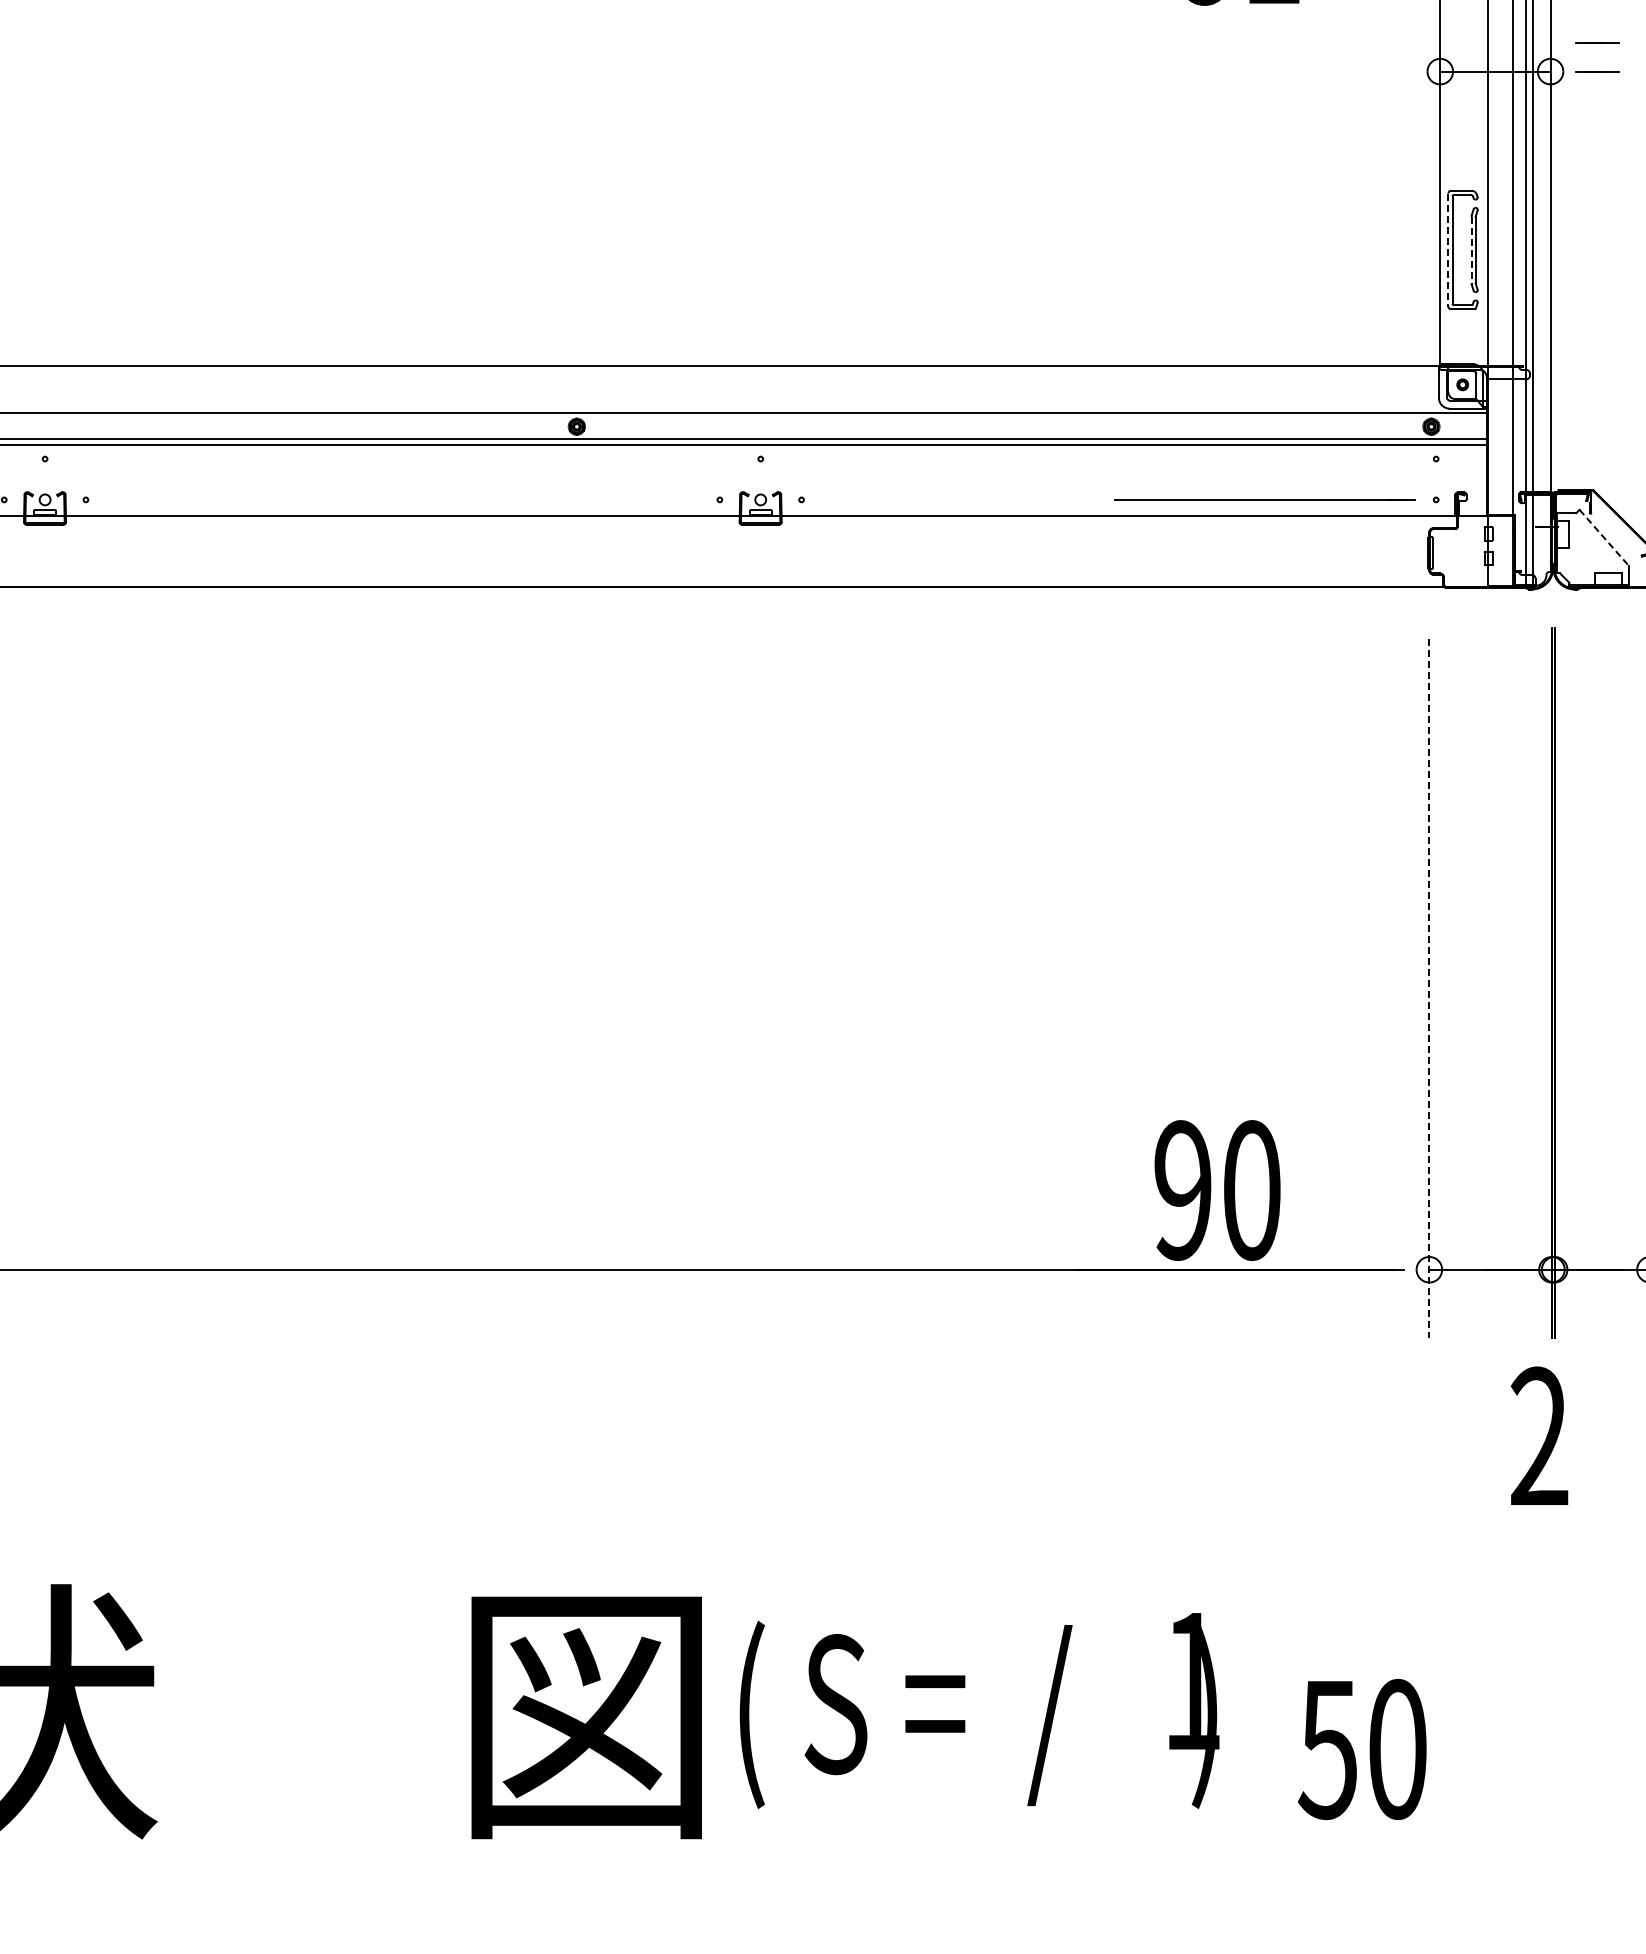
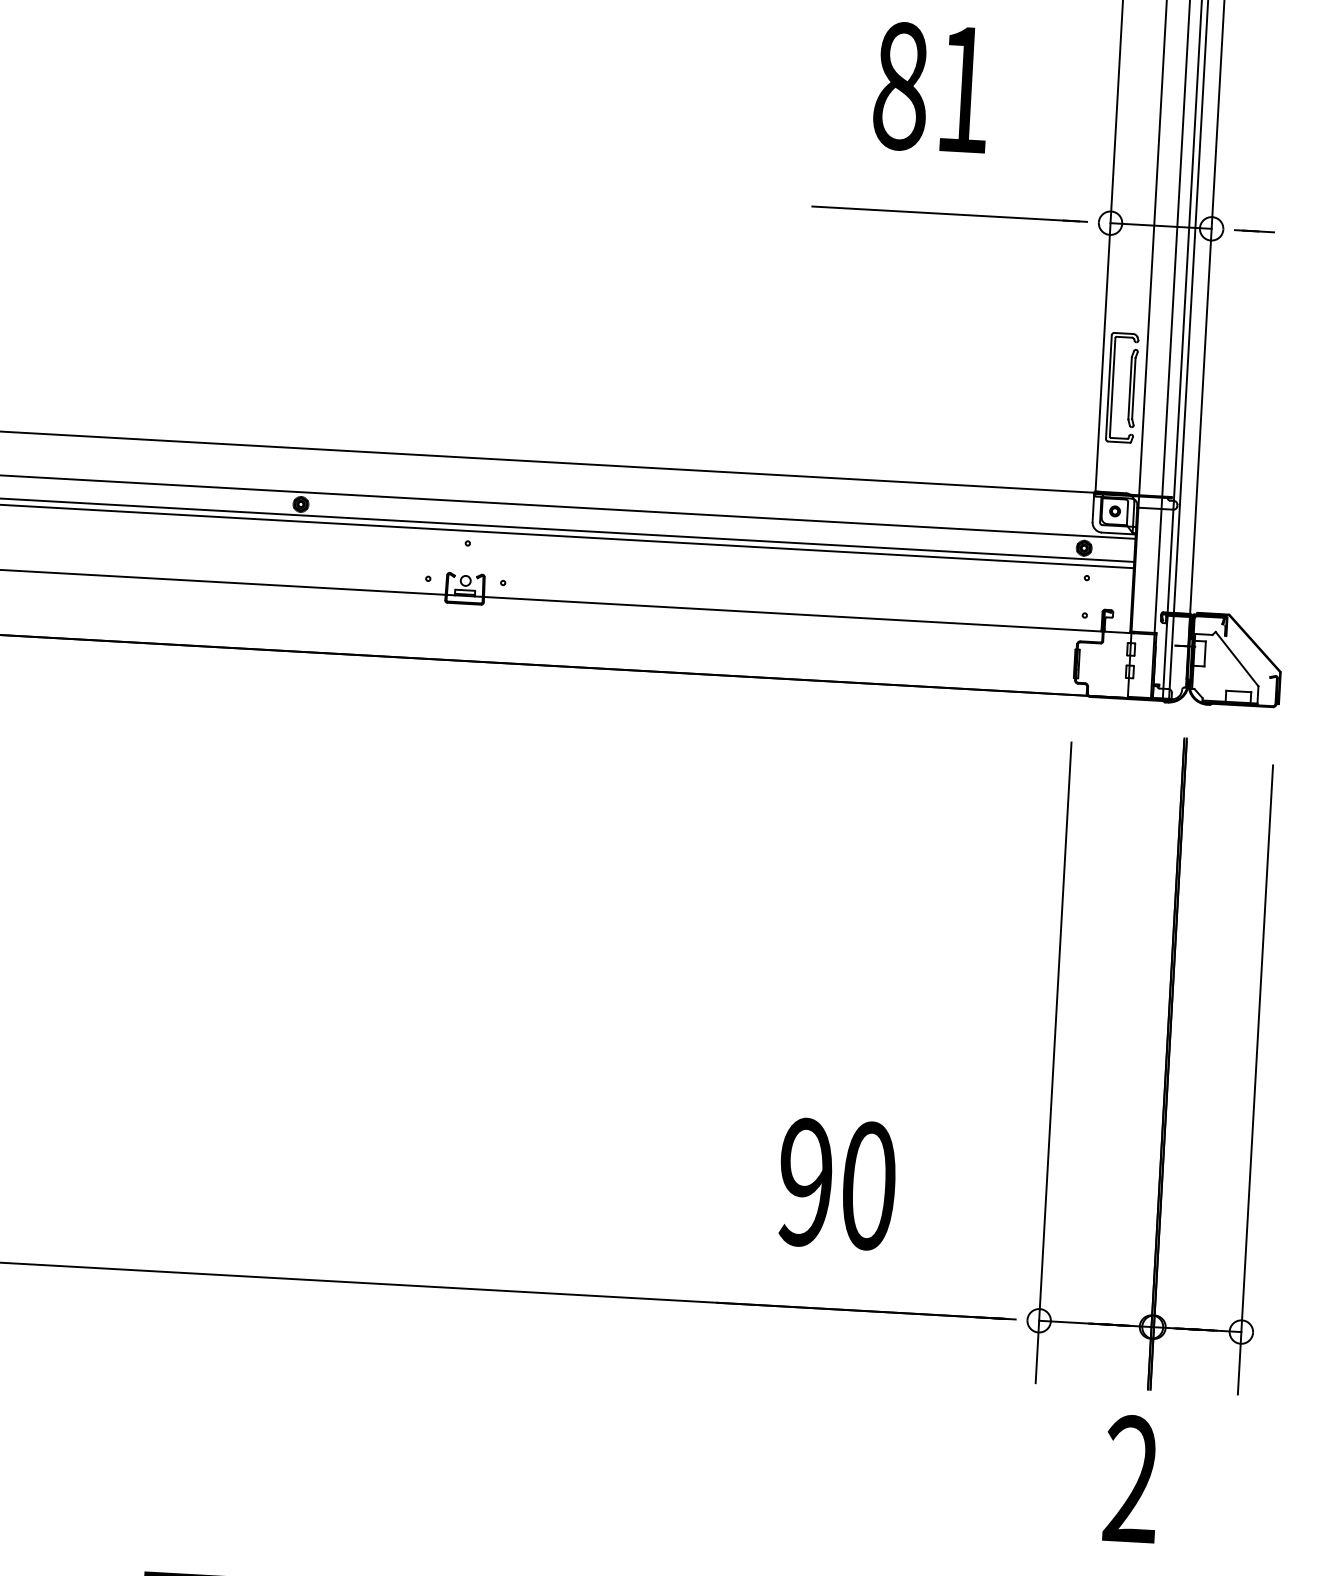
line: (1597, 42) -> (1256, 204), removed
line: (1448, 250) -> (1108, 387), dashed -> solid
line: (1471, 250) -> (1130, 388), dashed -> solid
line: (1264, 499) -> (949, 214), moved
line: (1604, 538) -> (1237, 659), dashed -> solid
line: (1429, 988) -> (1053, 1063), dashed -> solid
text: (1217, 1190) -> (837, 1184), moved

